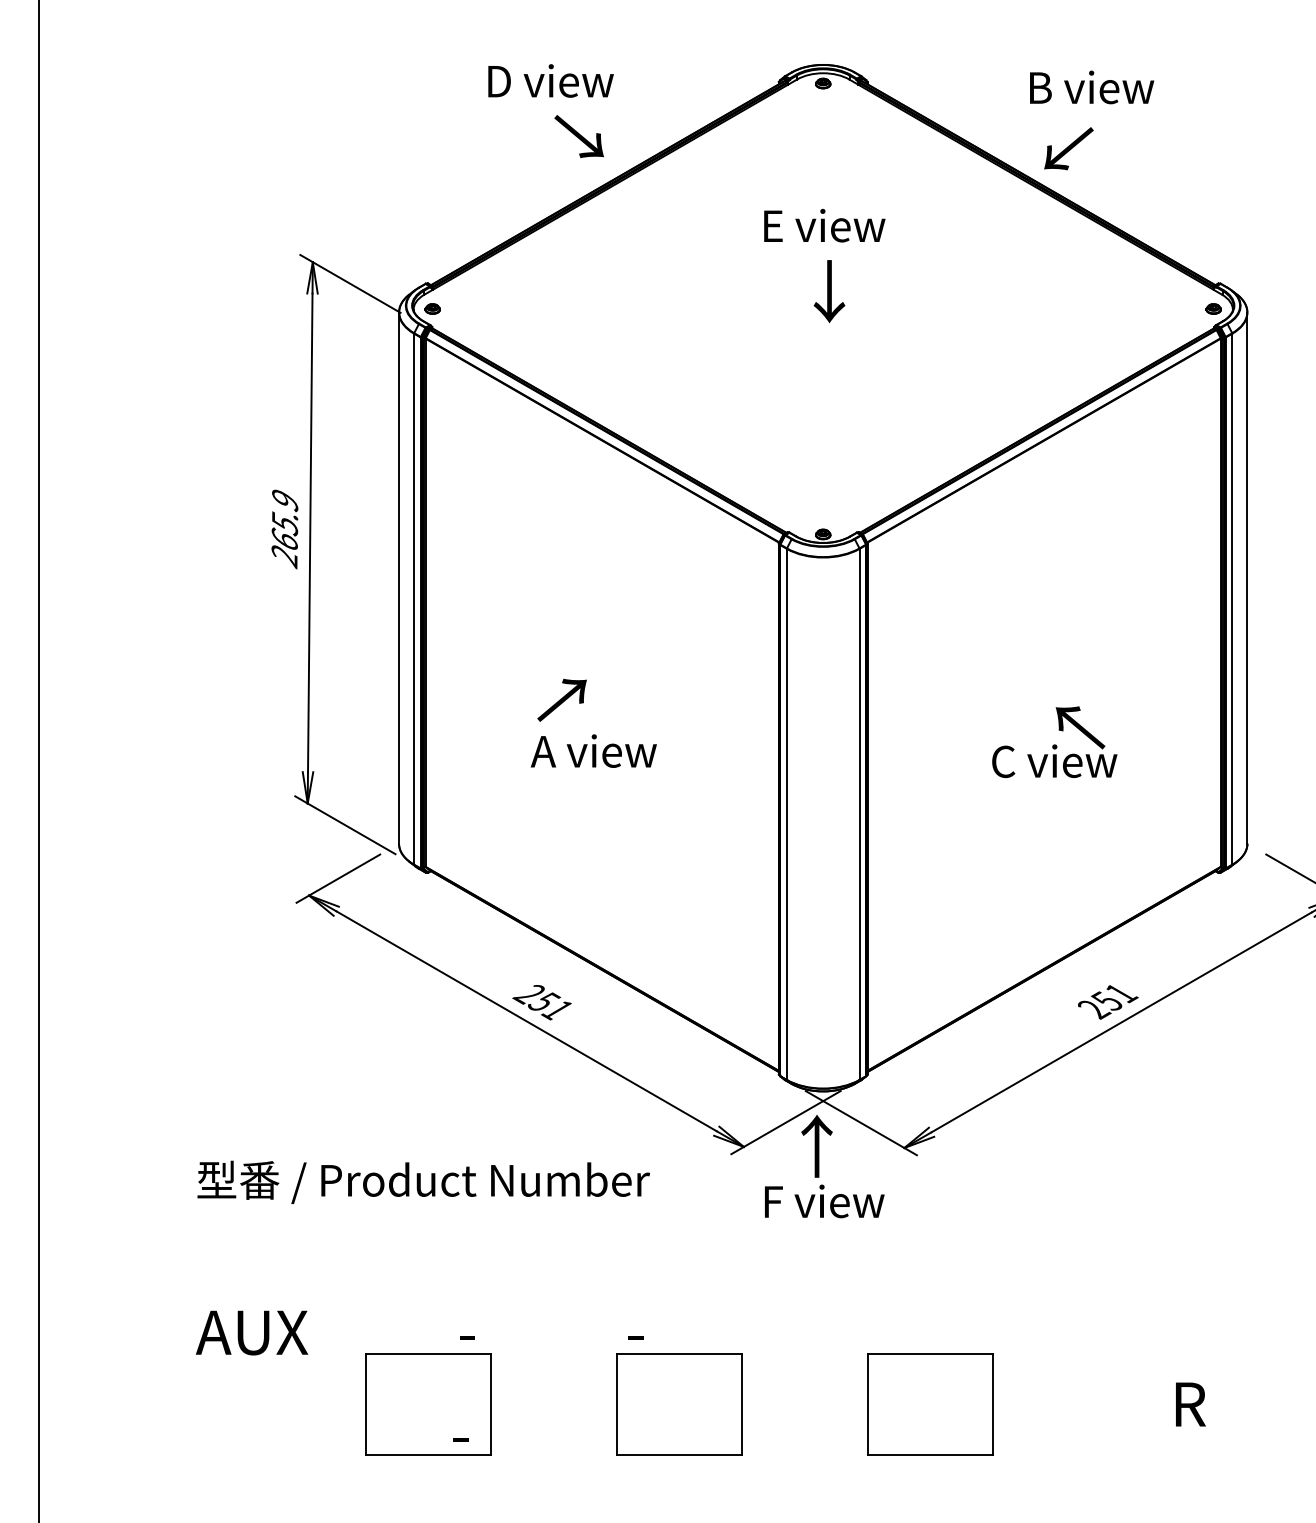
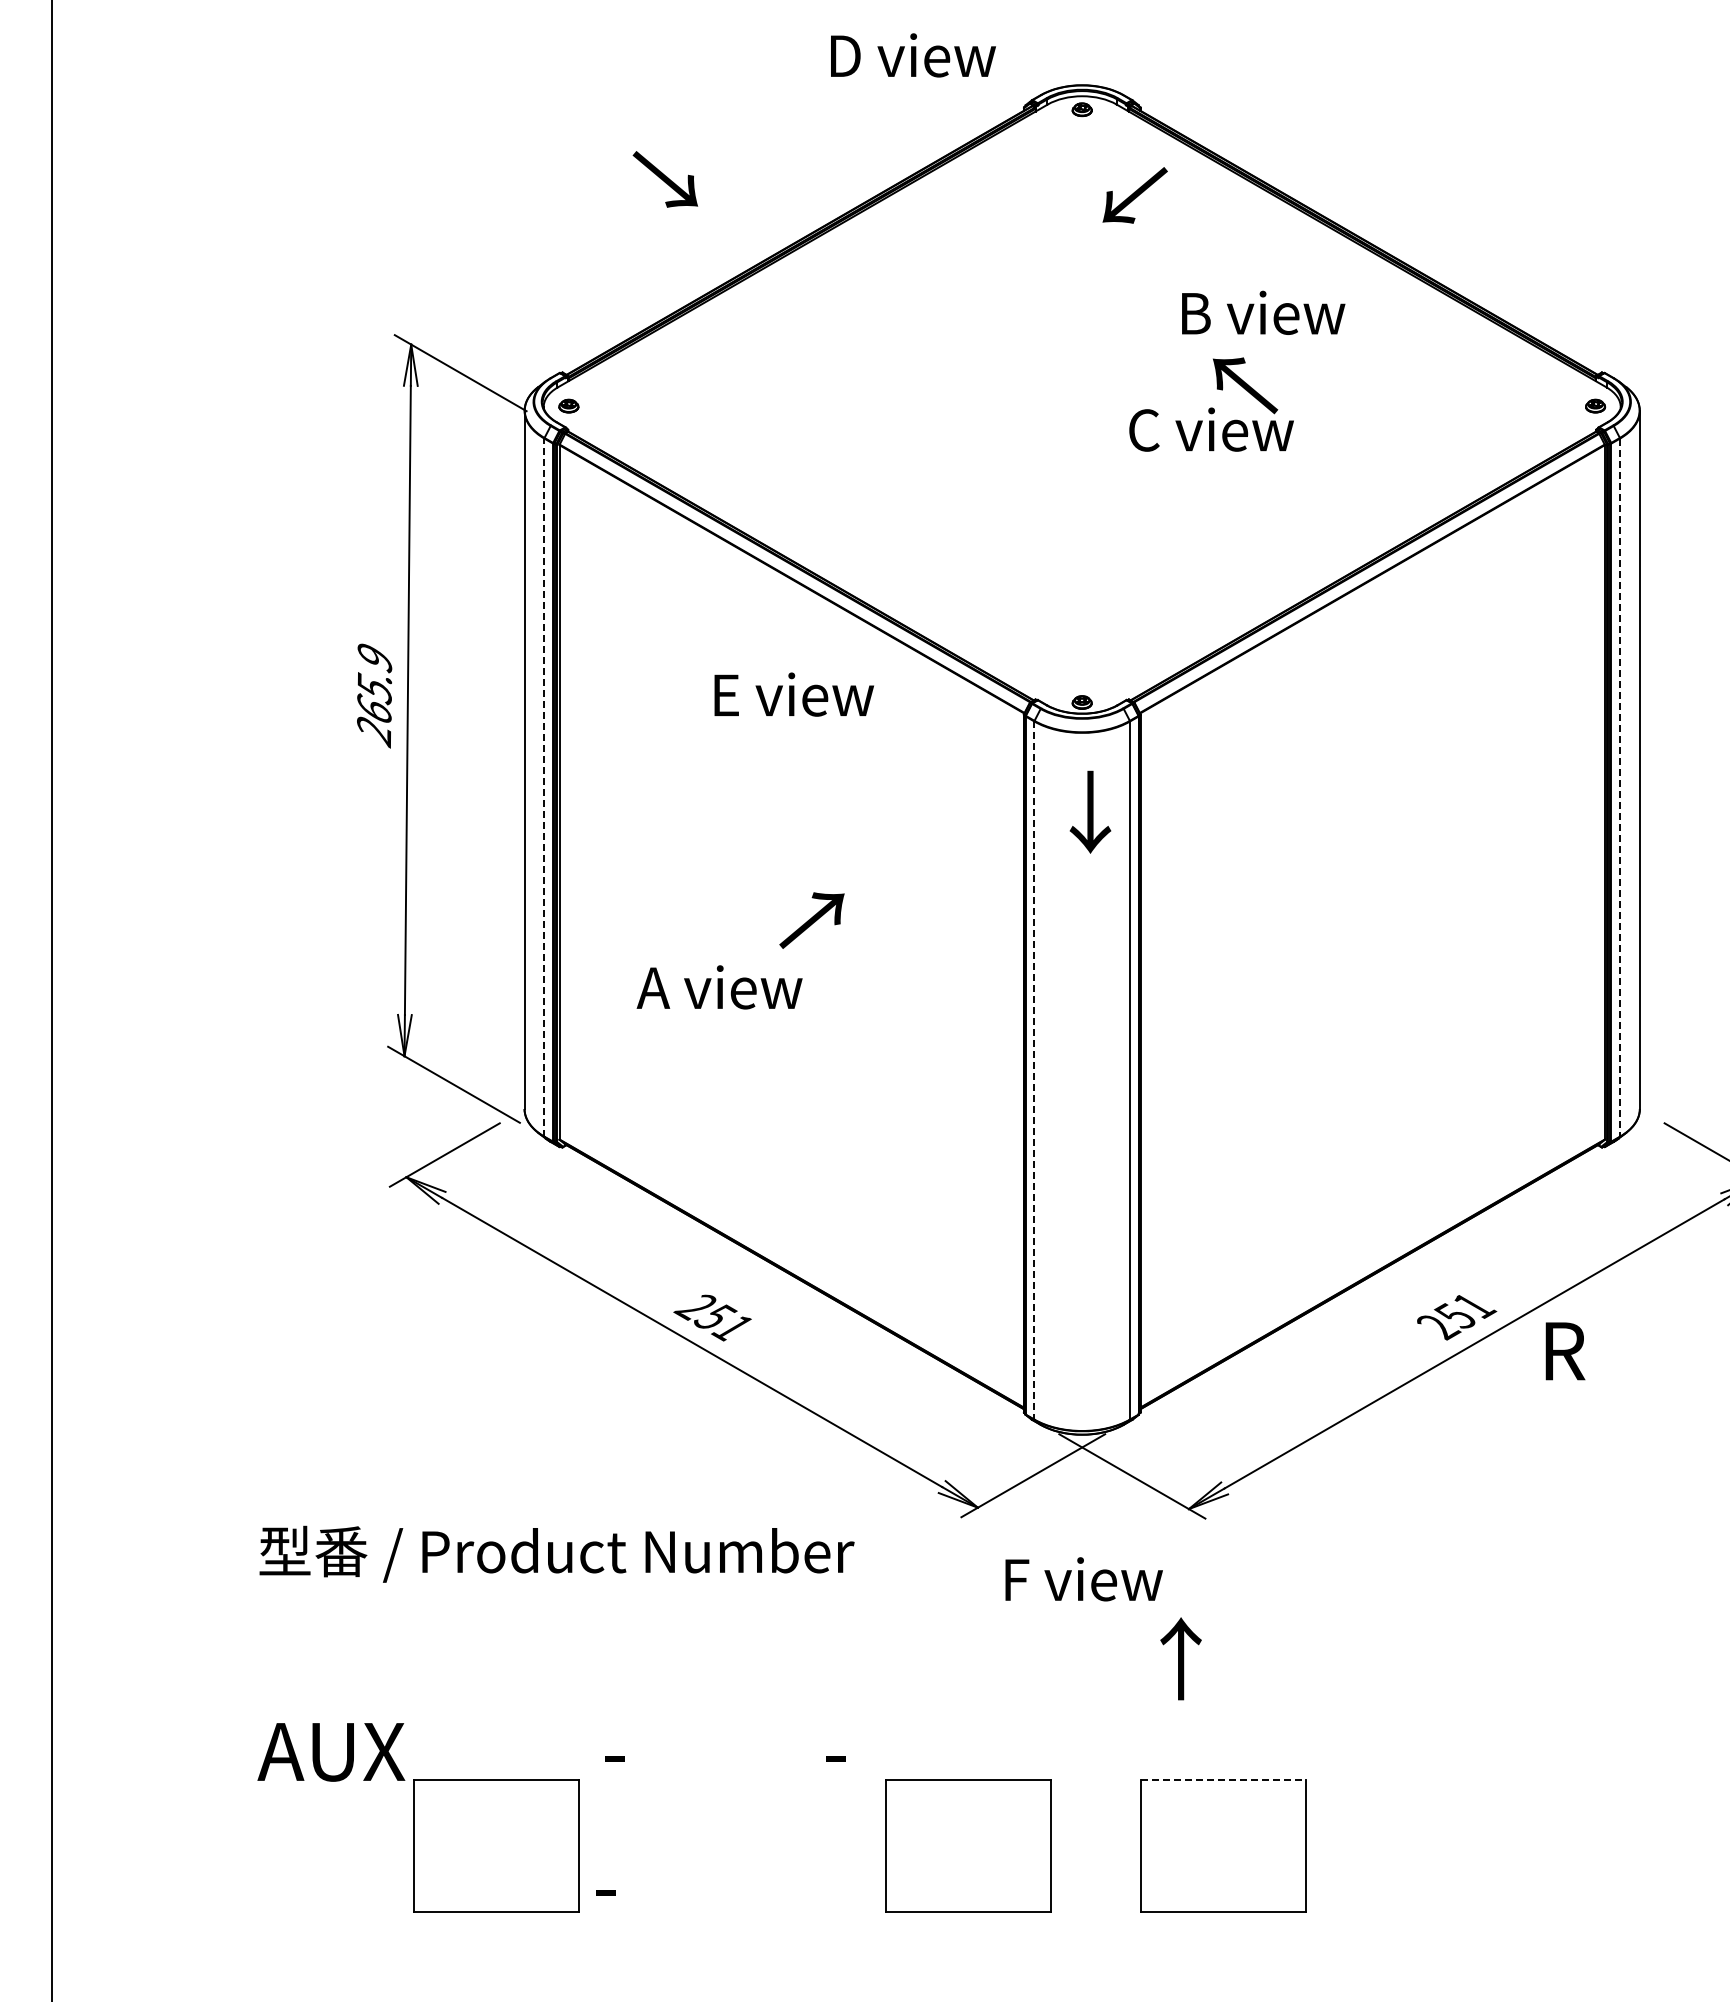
text: (551, 81) -> (913, 55), moved
text: (1091, 87) -> (1263, 312), moved
text: (579, 136) -> (665, 179), moved
text: (1068, 148) -> (1134, 195), moved
text: (824, 225) -> (793, 694), moved
text: (829, 291) -> (1090, 811), moved
line: (414, 599) -> (544, 787), solid -> dashed
line: (1232, 599) -> (1620, 788), solid -> dashed
text: (561, 700) -> (811, 920), moved
text: (1054, 742) -> (1211, 404), moved
text: (593, 751) -> (719, 987), moved
line: (786, 815) -> (1034, 1071), solid -> dashed
text: (816, 1146) -> (1180, 1658), moved
line: (930, 1354) -> (1223, 1780), solid -> dashed
part: (428, 1403) -> (496, 1845), moved
part: (679, 1403) -> (968, 1845), moved
text: (1190, 1404) -> (1565, 1351), moved

